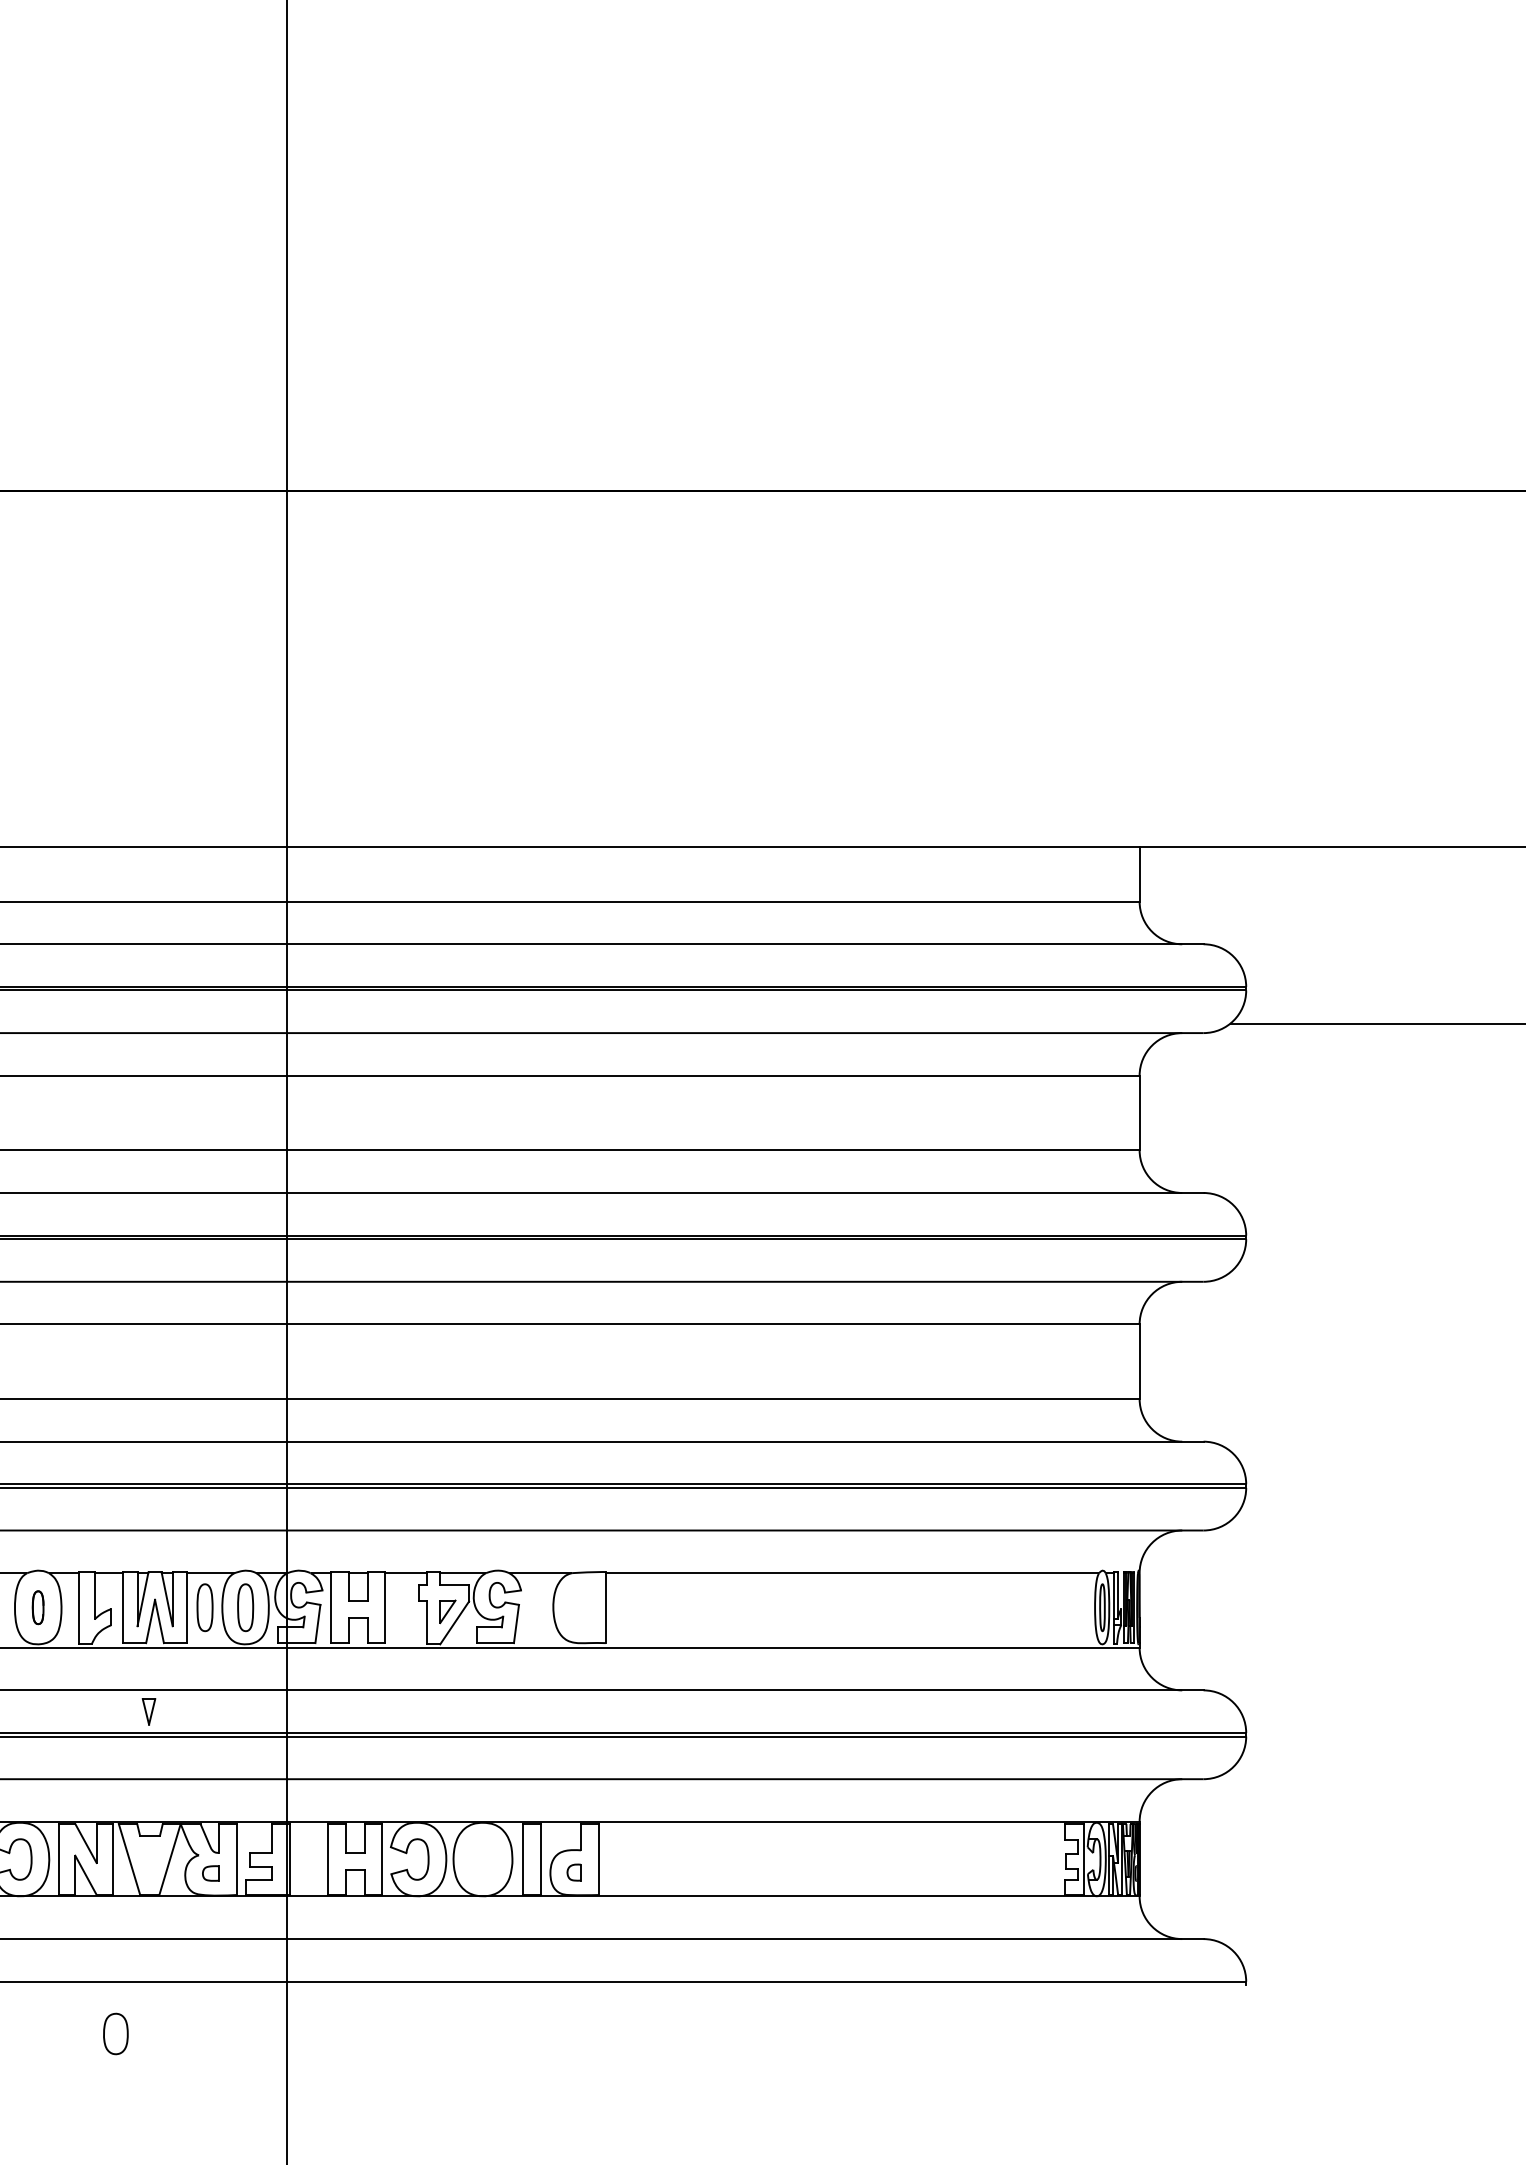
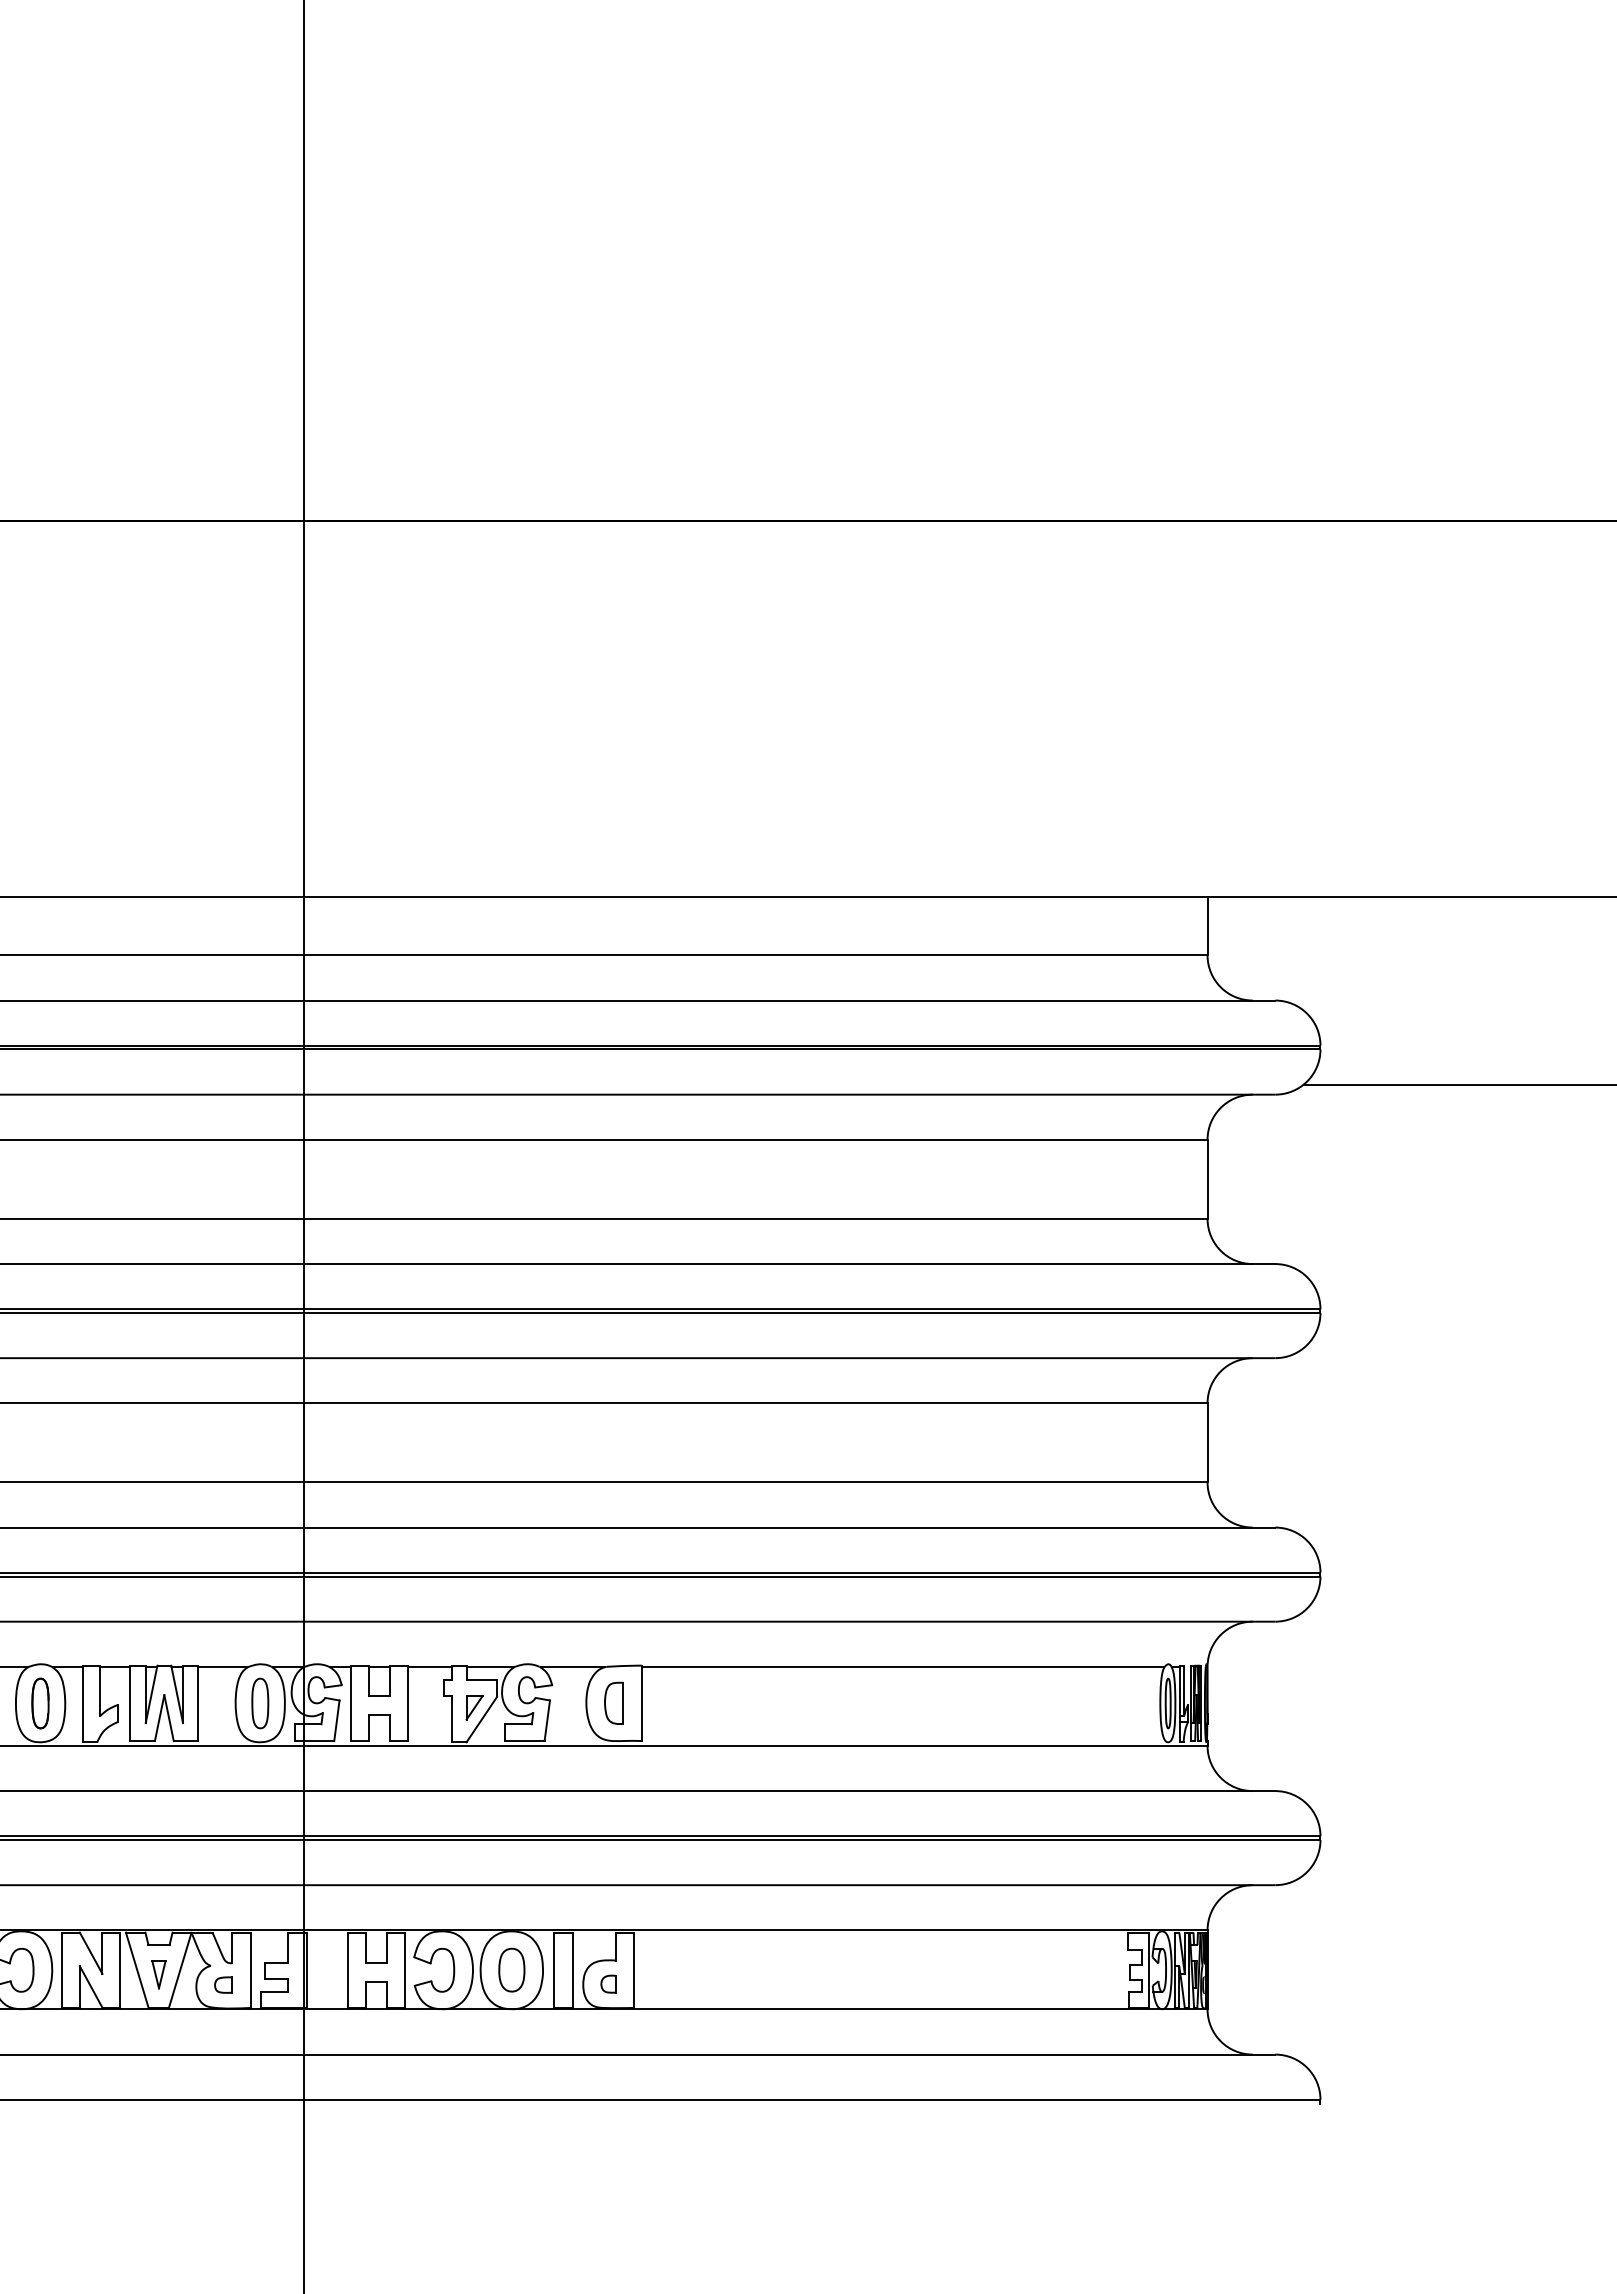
part: (578, 1606) -> (613, 1702), added
part: (38, 1607) -> (40, 1703), size x1.43
part: (205, 1607) -> (217, 1703), removed
part: (148, 1711) -> (158, 1974), moved
part: (115, 2033) -> (511, 1969), moved

